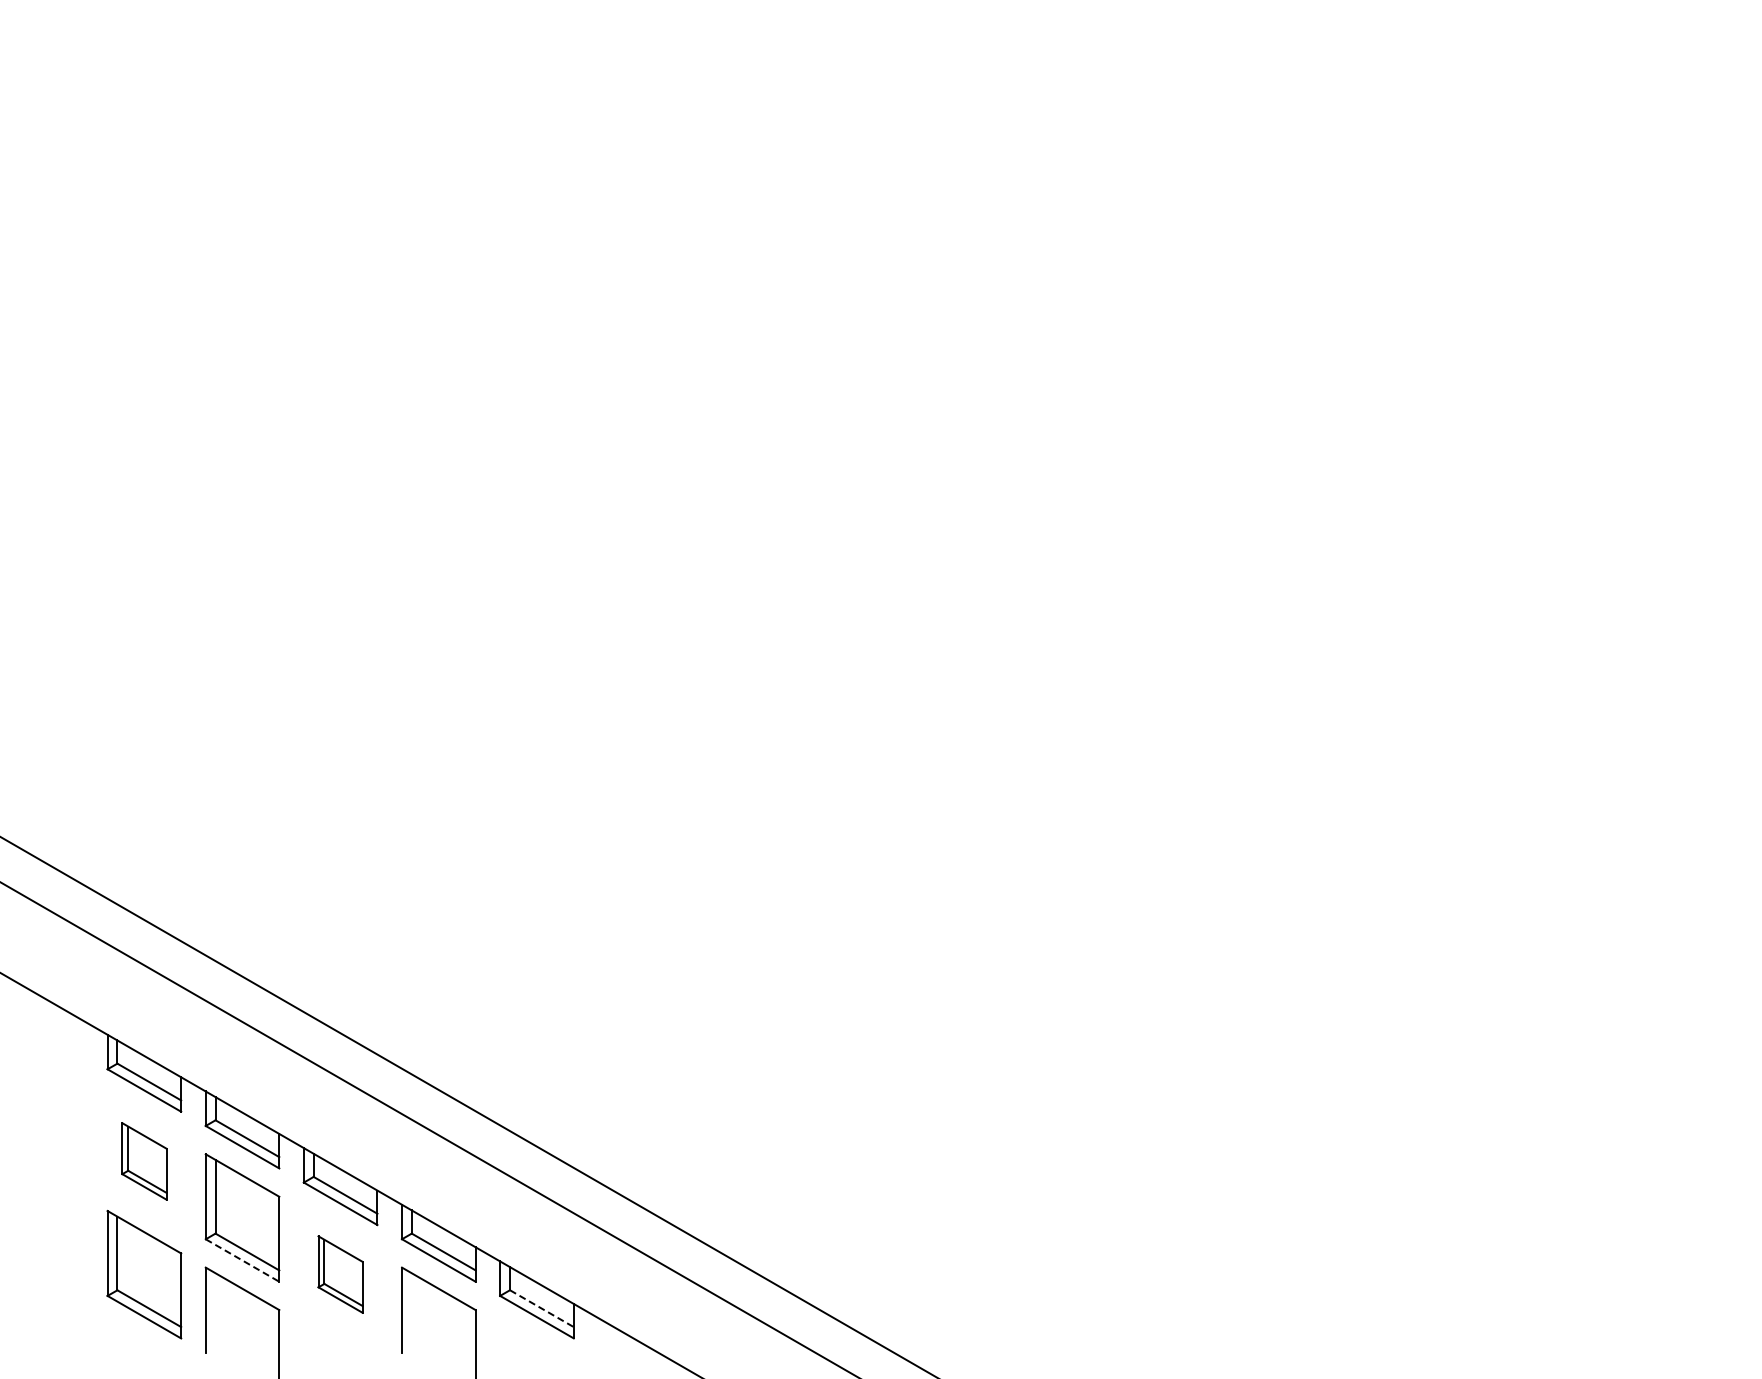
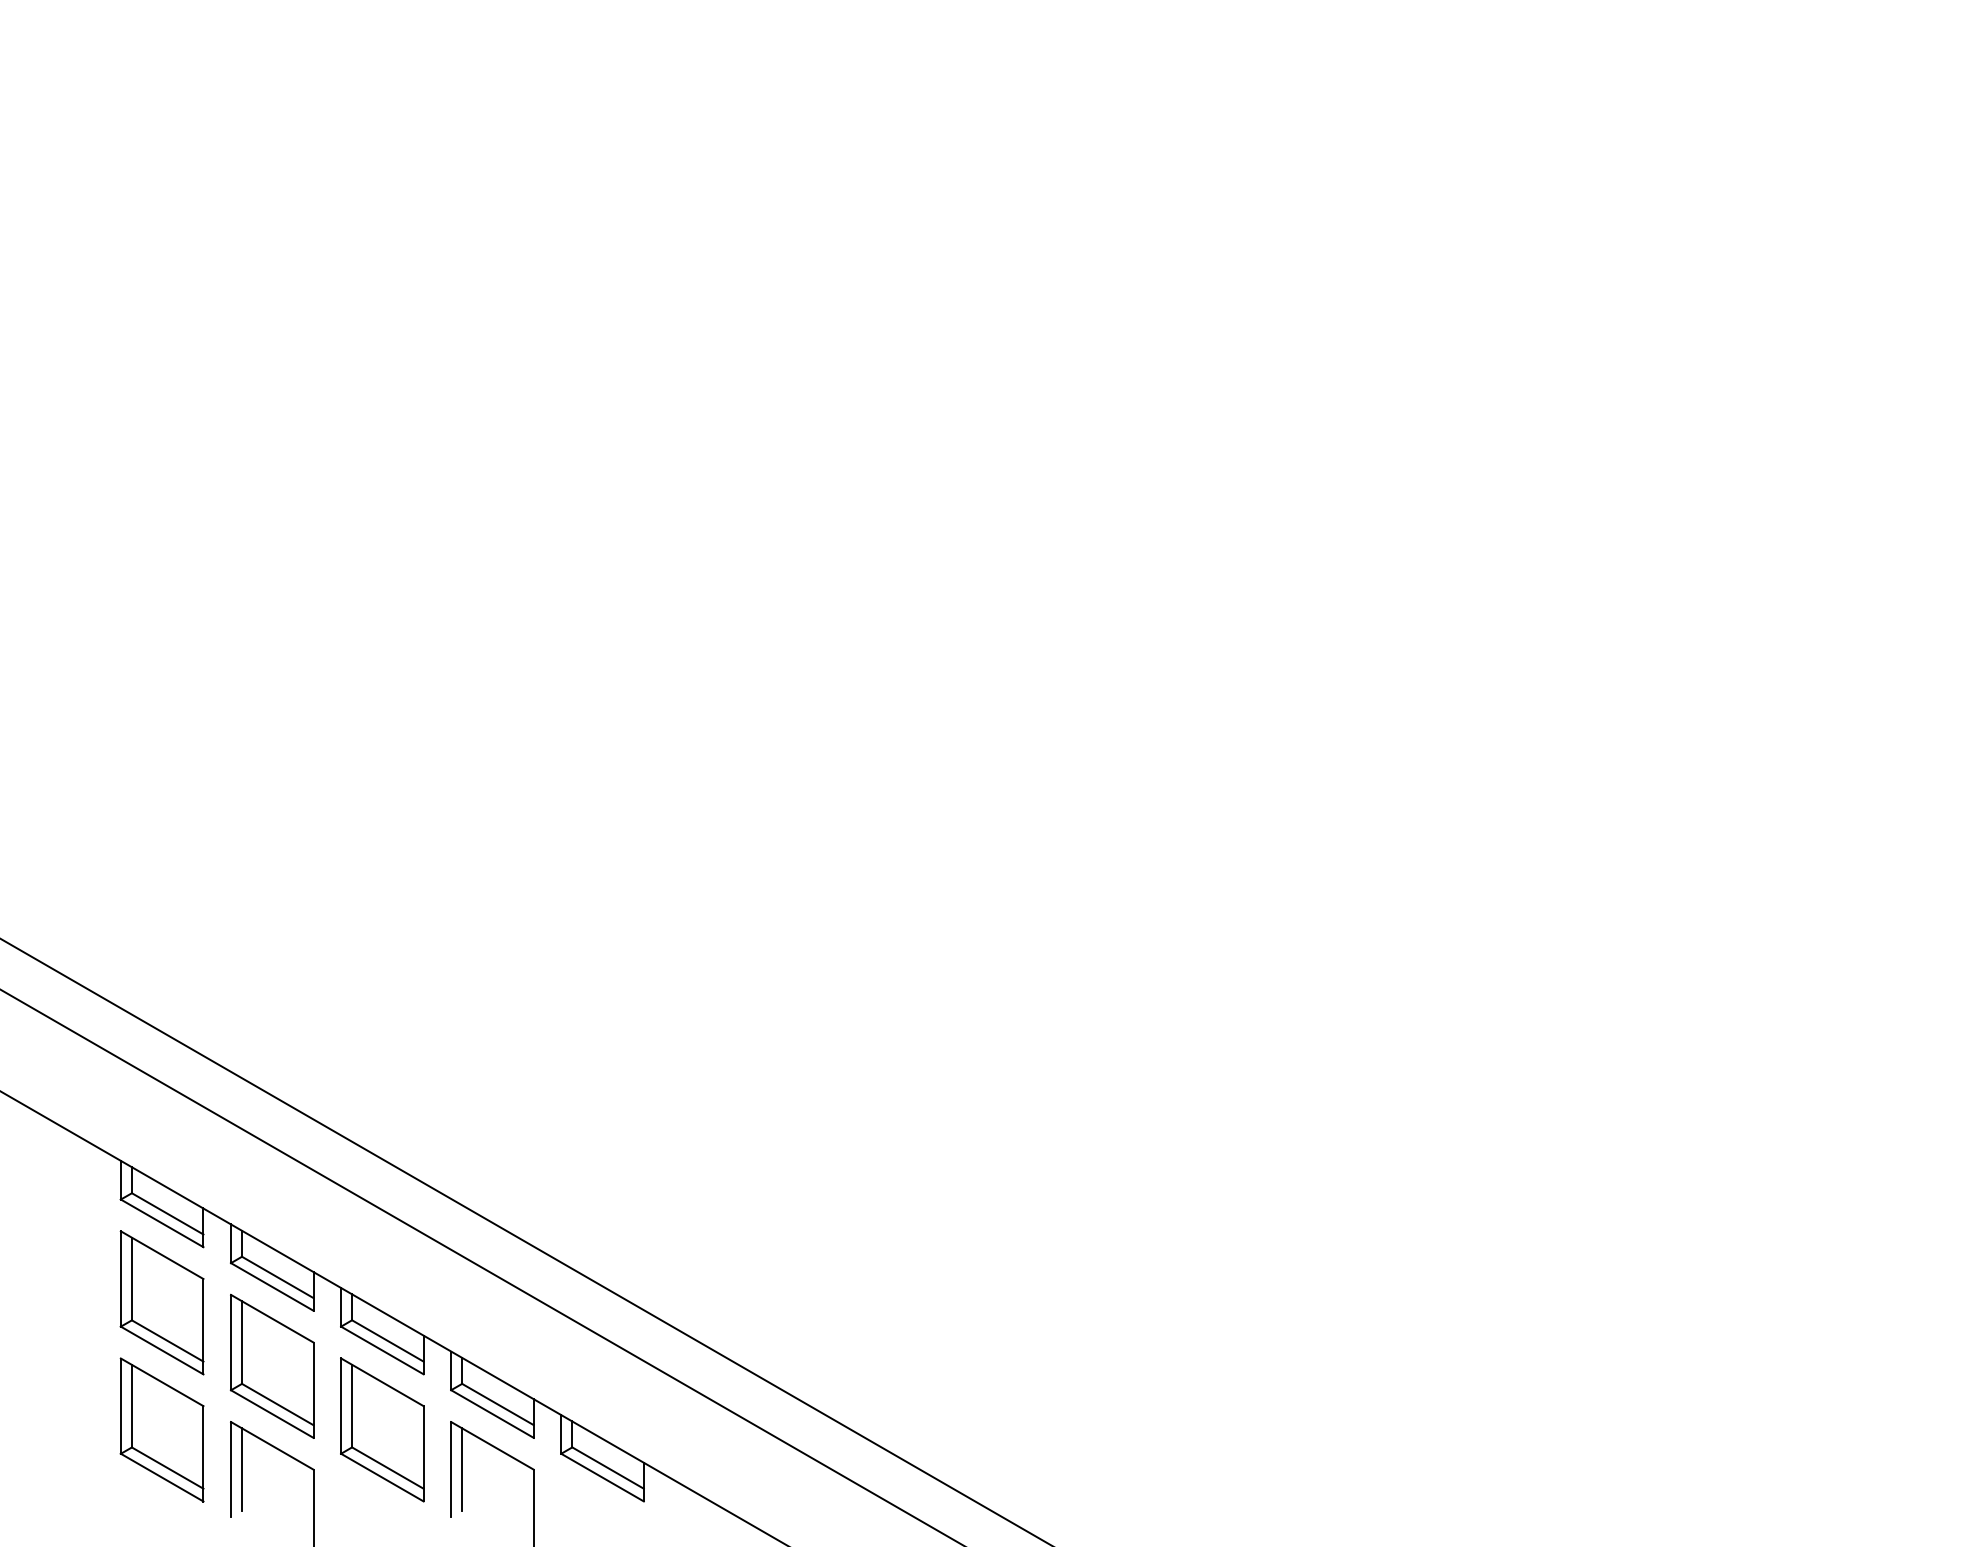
part: (144, 1161) -> (162, 1302), size x1.67
line: (242, 1260) -> (272, 1414), dashed -> solid
part: (340, 1274) -> (382, 1429), size x1.67
line: (541, 1308) -> (607, 1467), dashed -> solid
line: (215, 1309) -> (241, 1469), added
line: (411, 1309) -> (461, 1469), added

